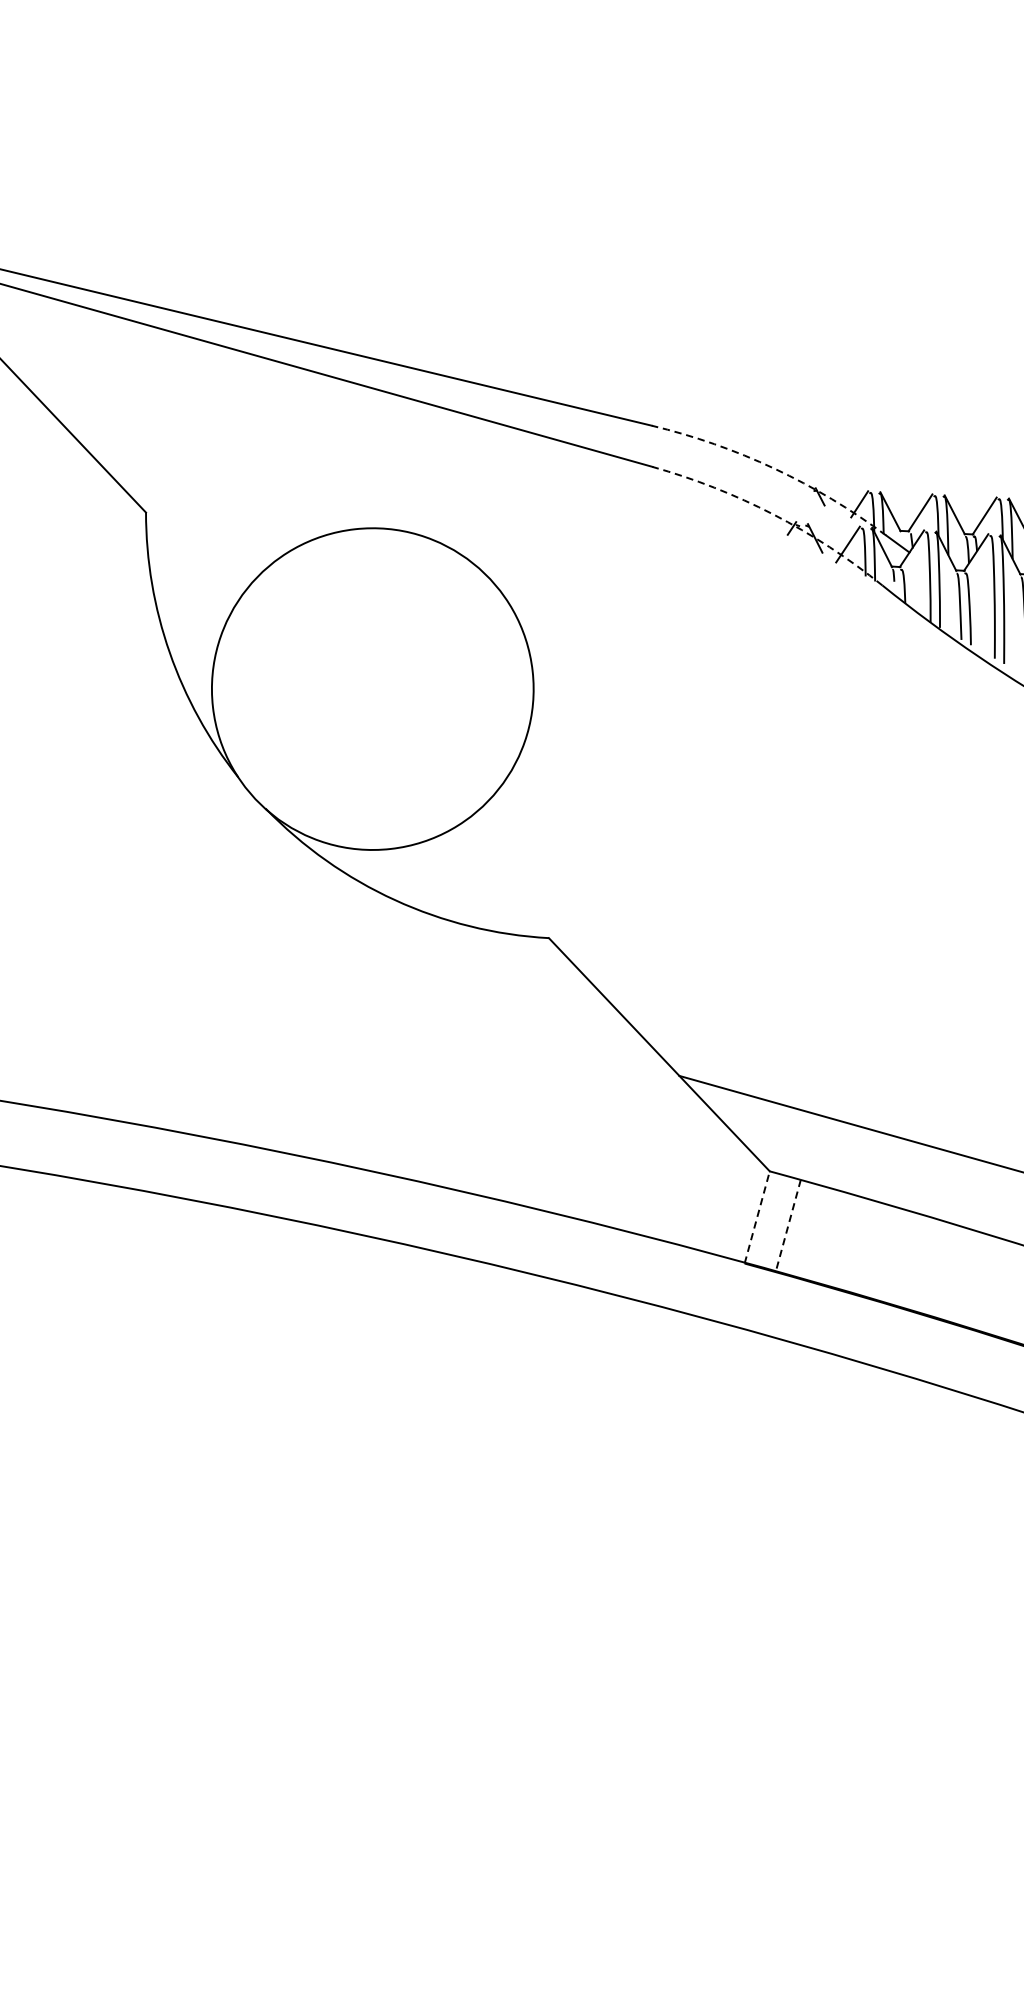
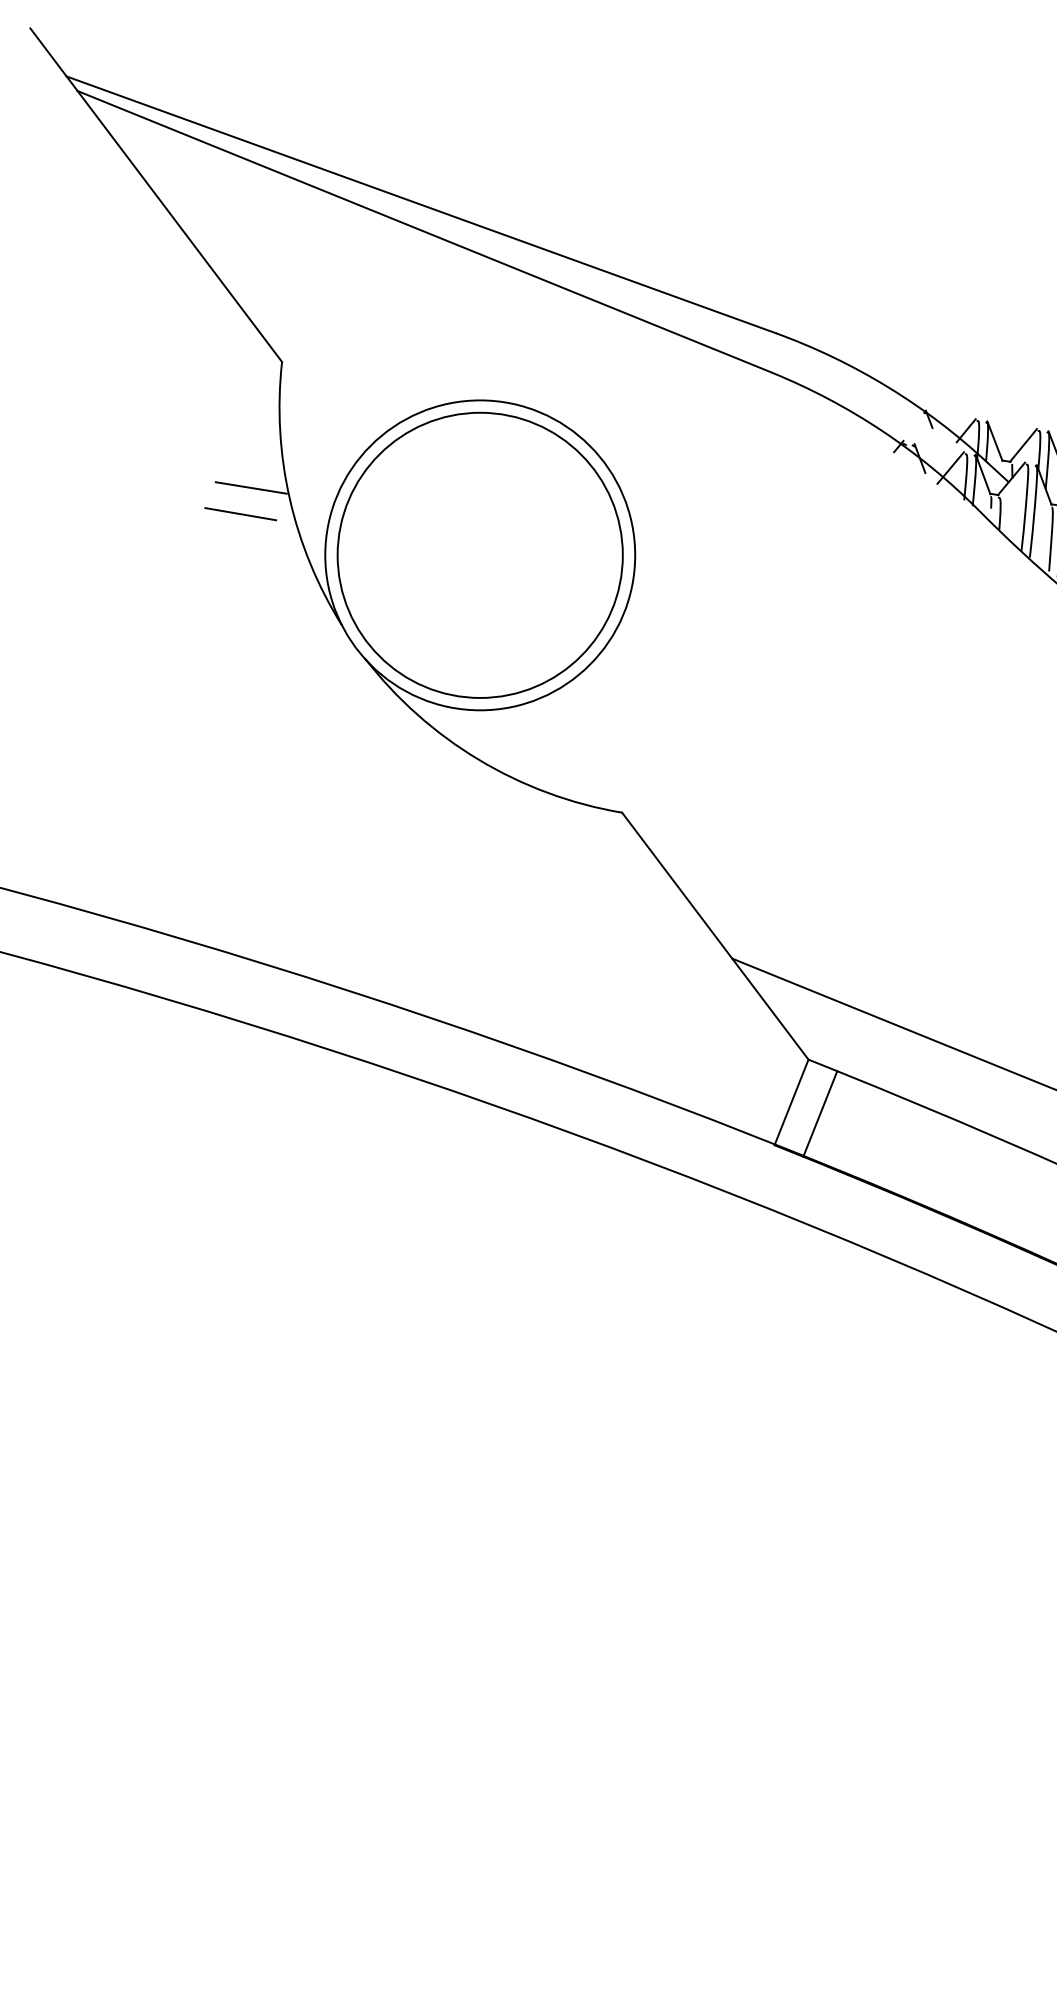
arc: (774, 468) -> (888, 387), dashed -> solid
arc: (773, 514) -> (882, 431), dashed -> solid
line: (127, 645) -> (250, 487), added
line: (120, 674) -> (240, 514), added
circle: (371, 688) -> (479, 554), added
line: (757, 1216) -> (791, 1101), dashed -> solid
line: (788, 1226) -> (820, 1114), dashed -> solid

